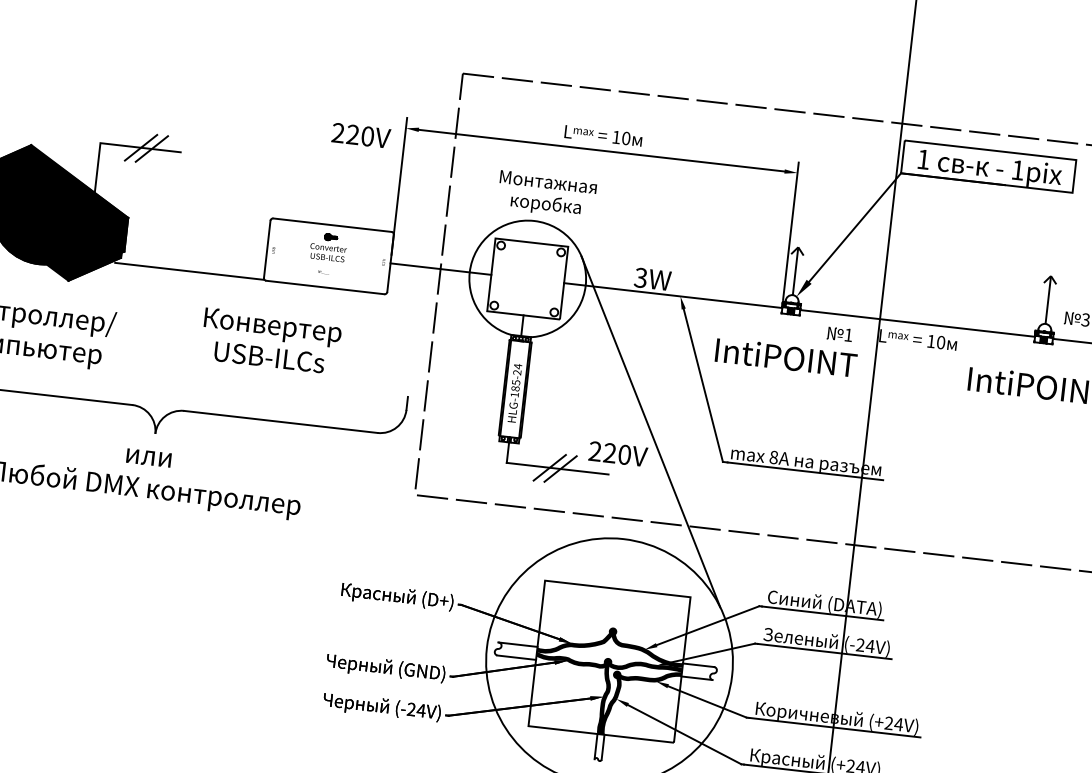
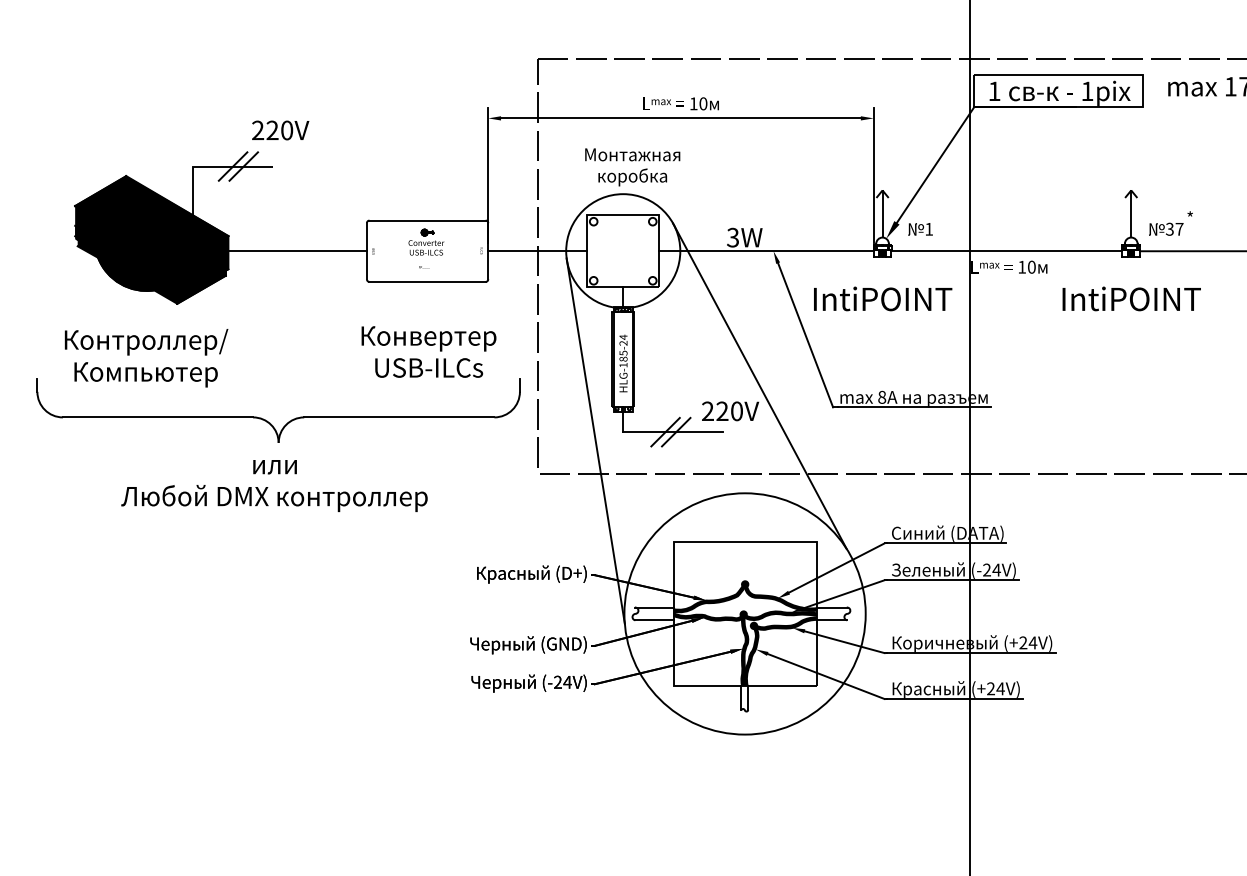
text: (361, 135) -> (280, 130), moved
line: (189, 271) -> (293, 251), moved
text: (839, 334) -> (920, 229), moved
text: (270, 340) -> (428, 351), moved
line: (477, 468) -> (595, 440), added

